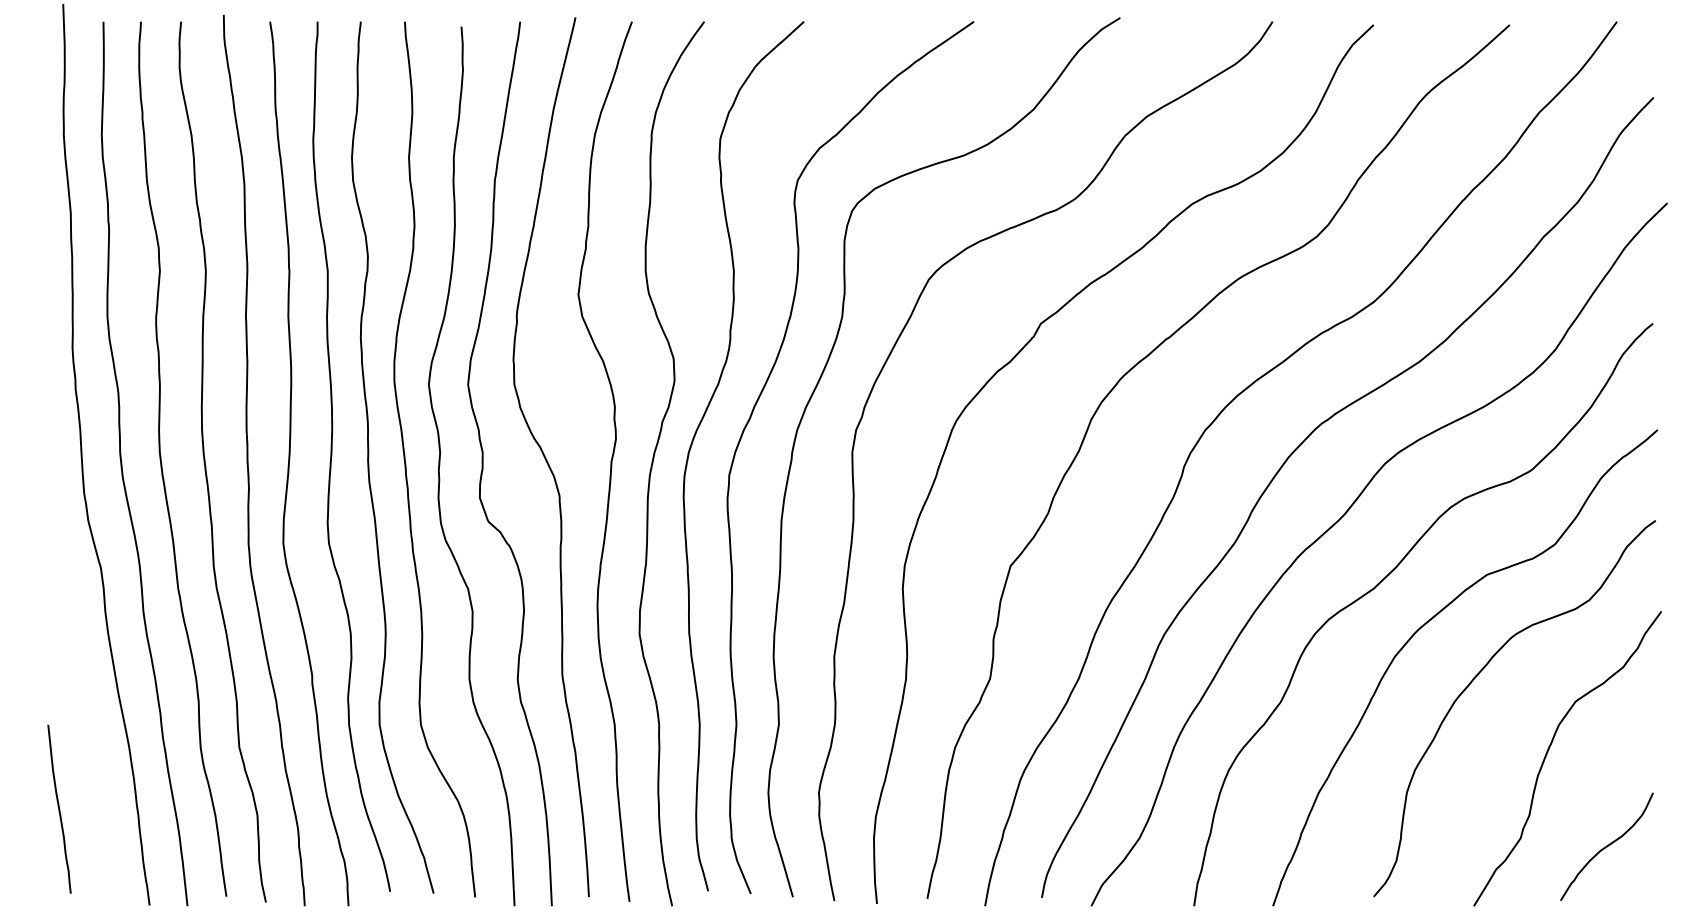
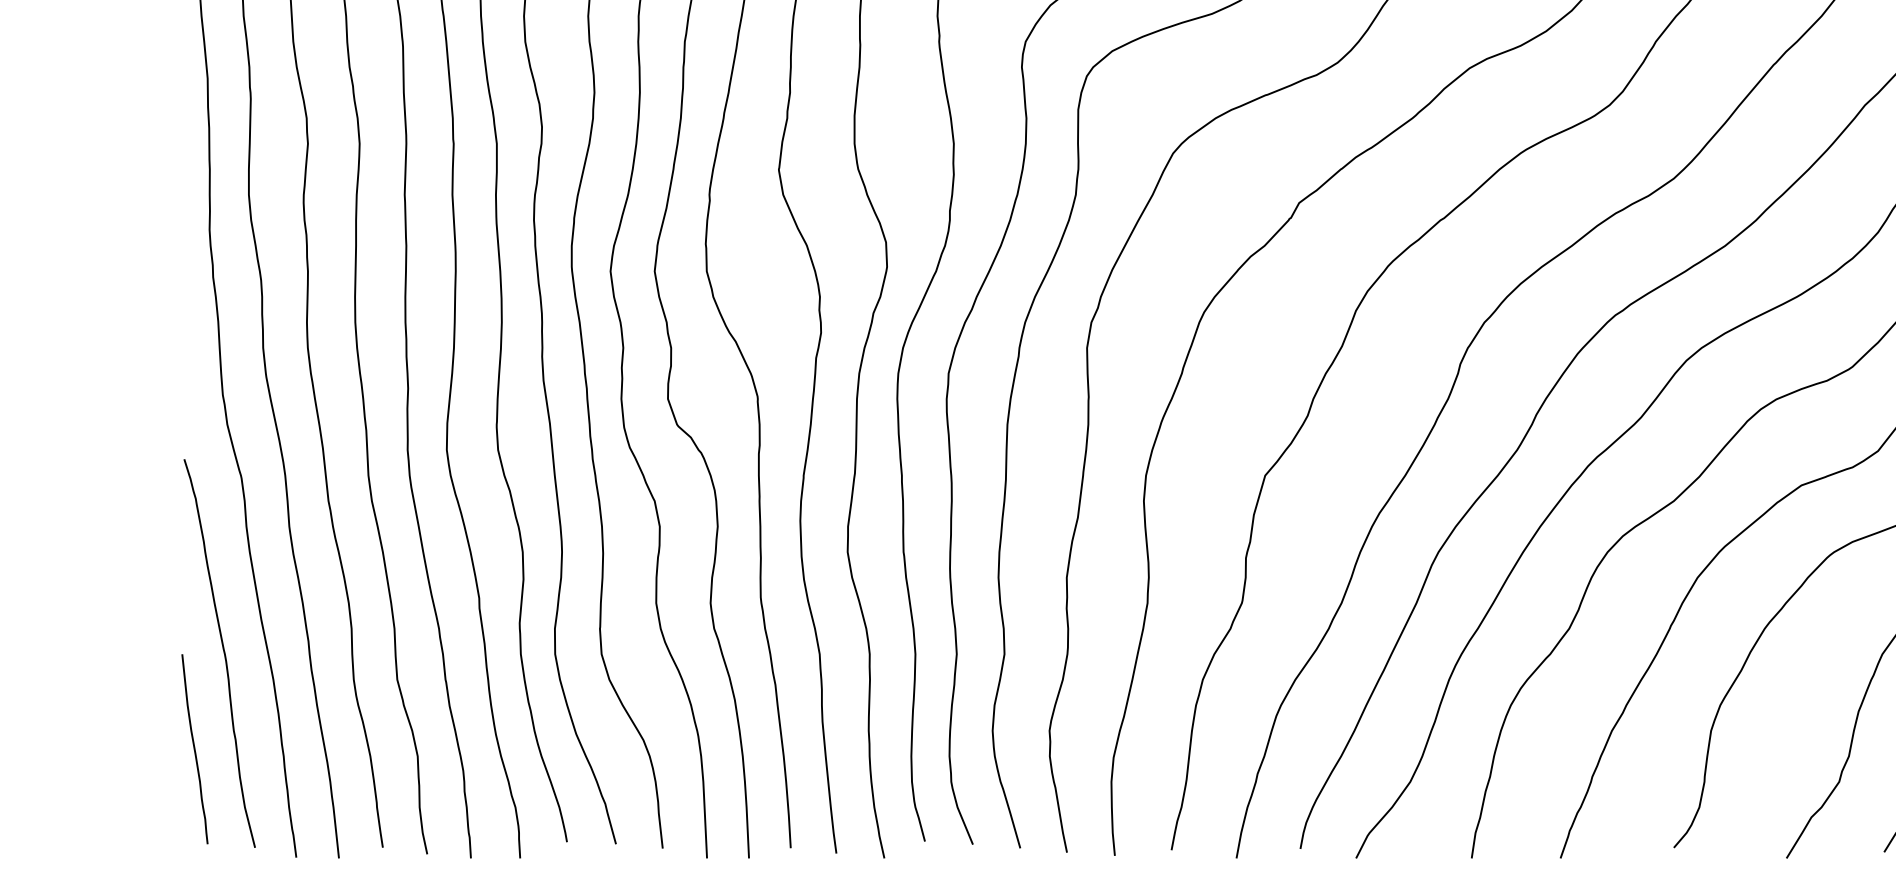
curve: (84, 723) -> (223, 652), added

